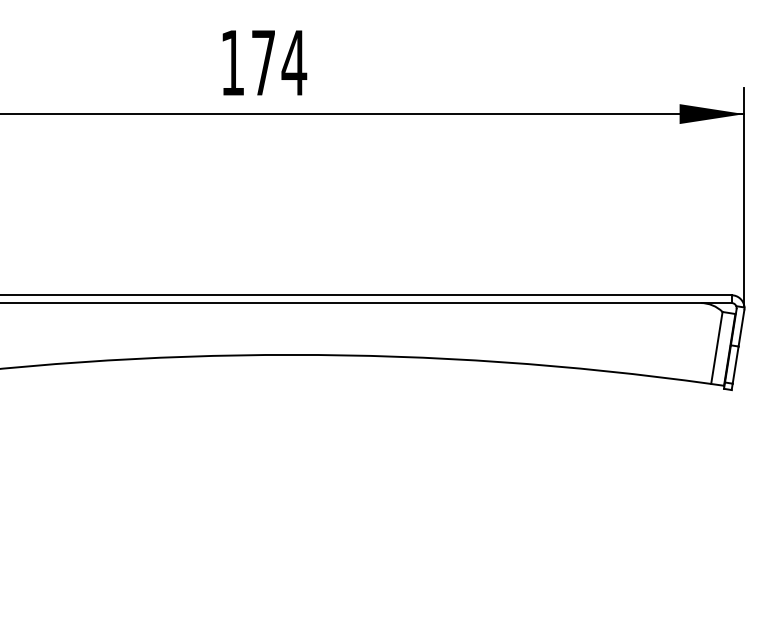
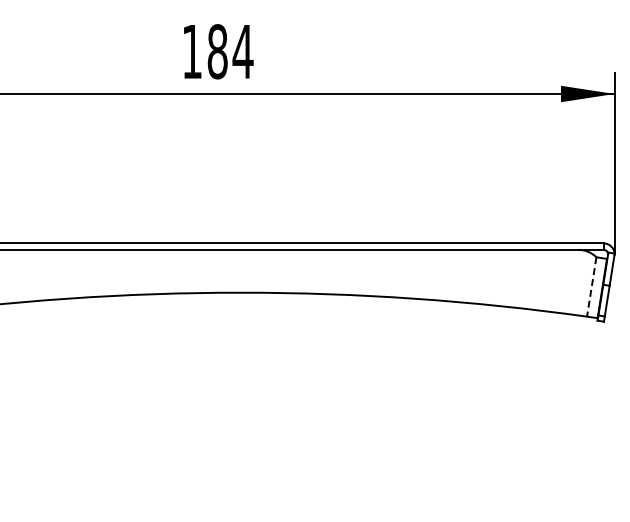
text: (263, 62) -> (217, 51), 174 -> 184
line: (716, 348) -> (591, 287), solid -> dashed

